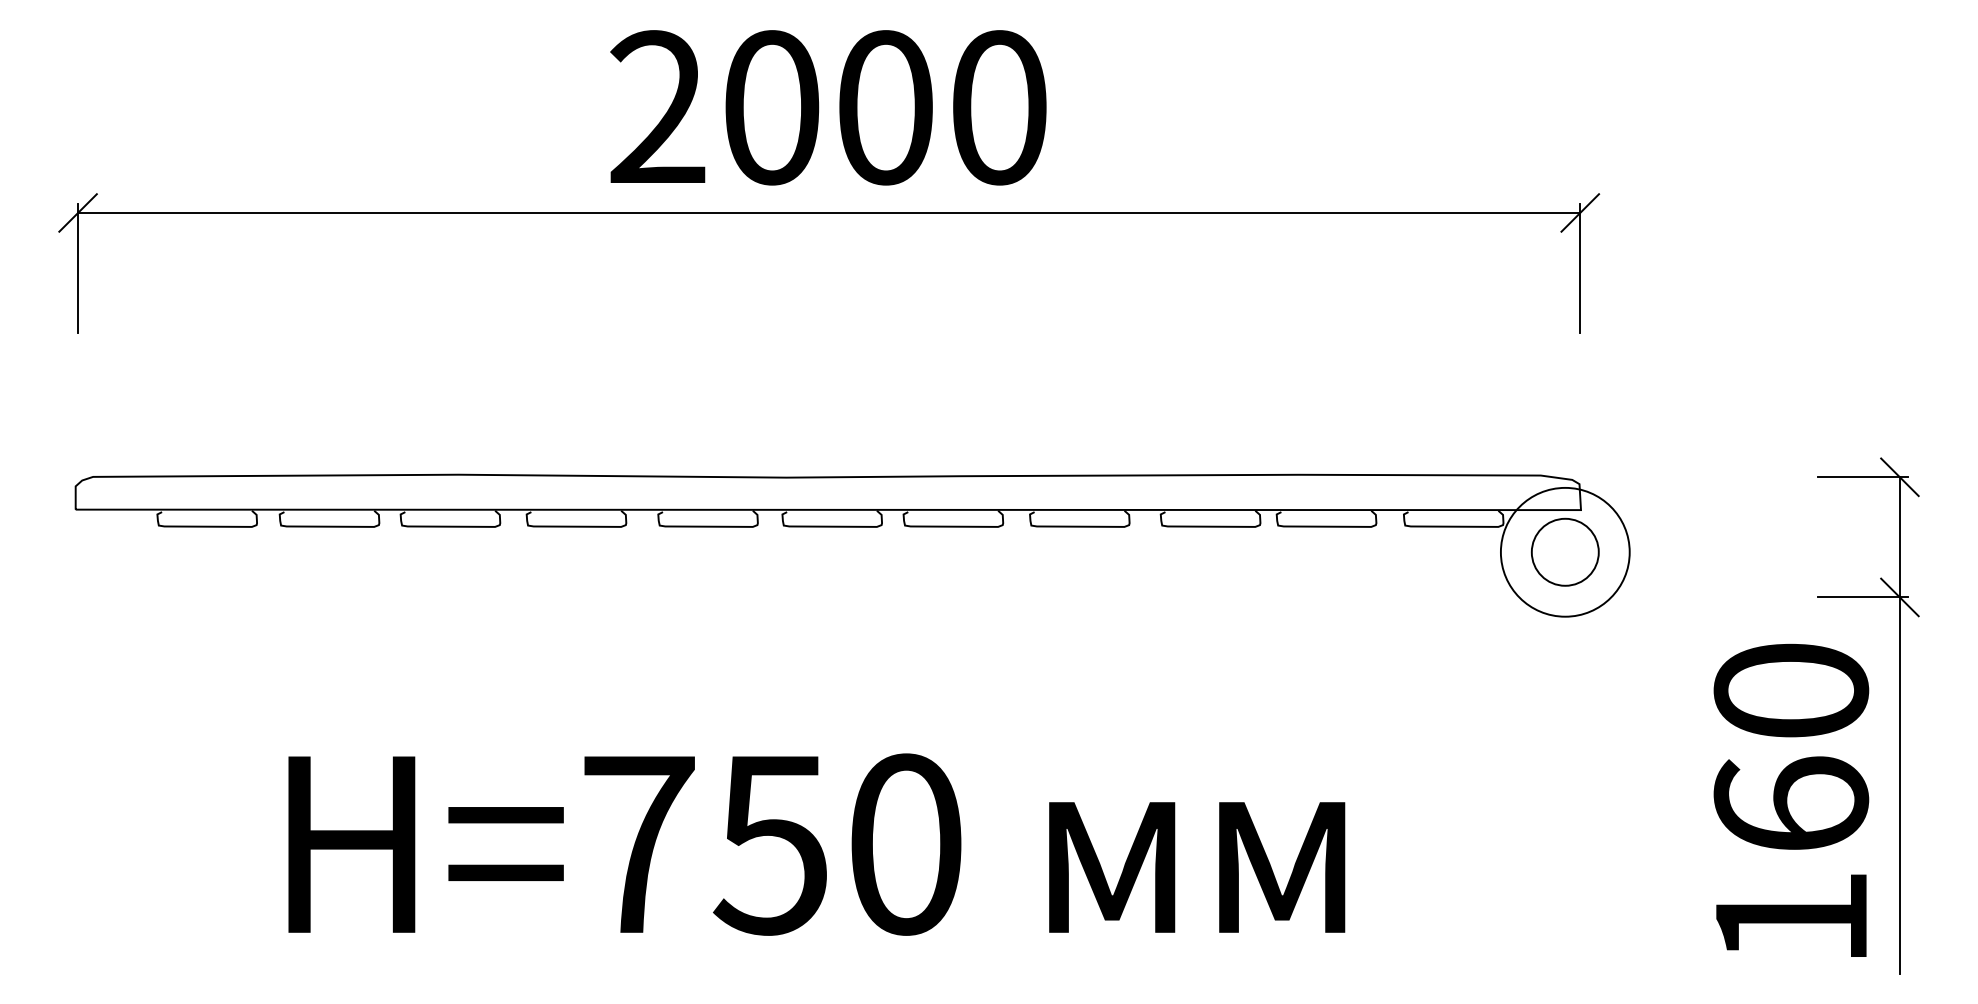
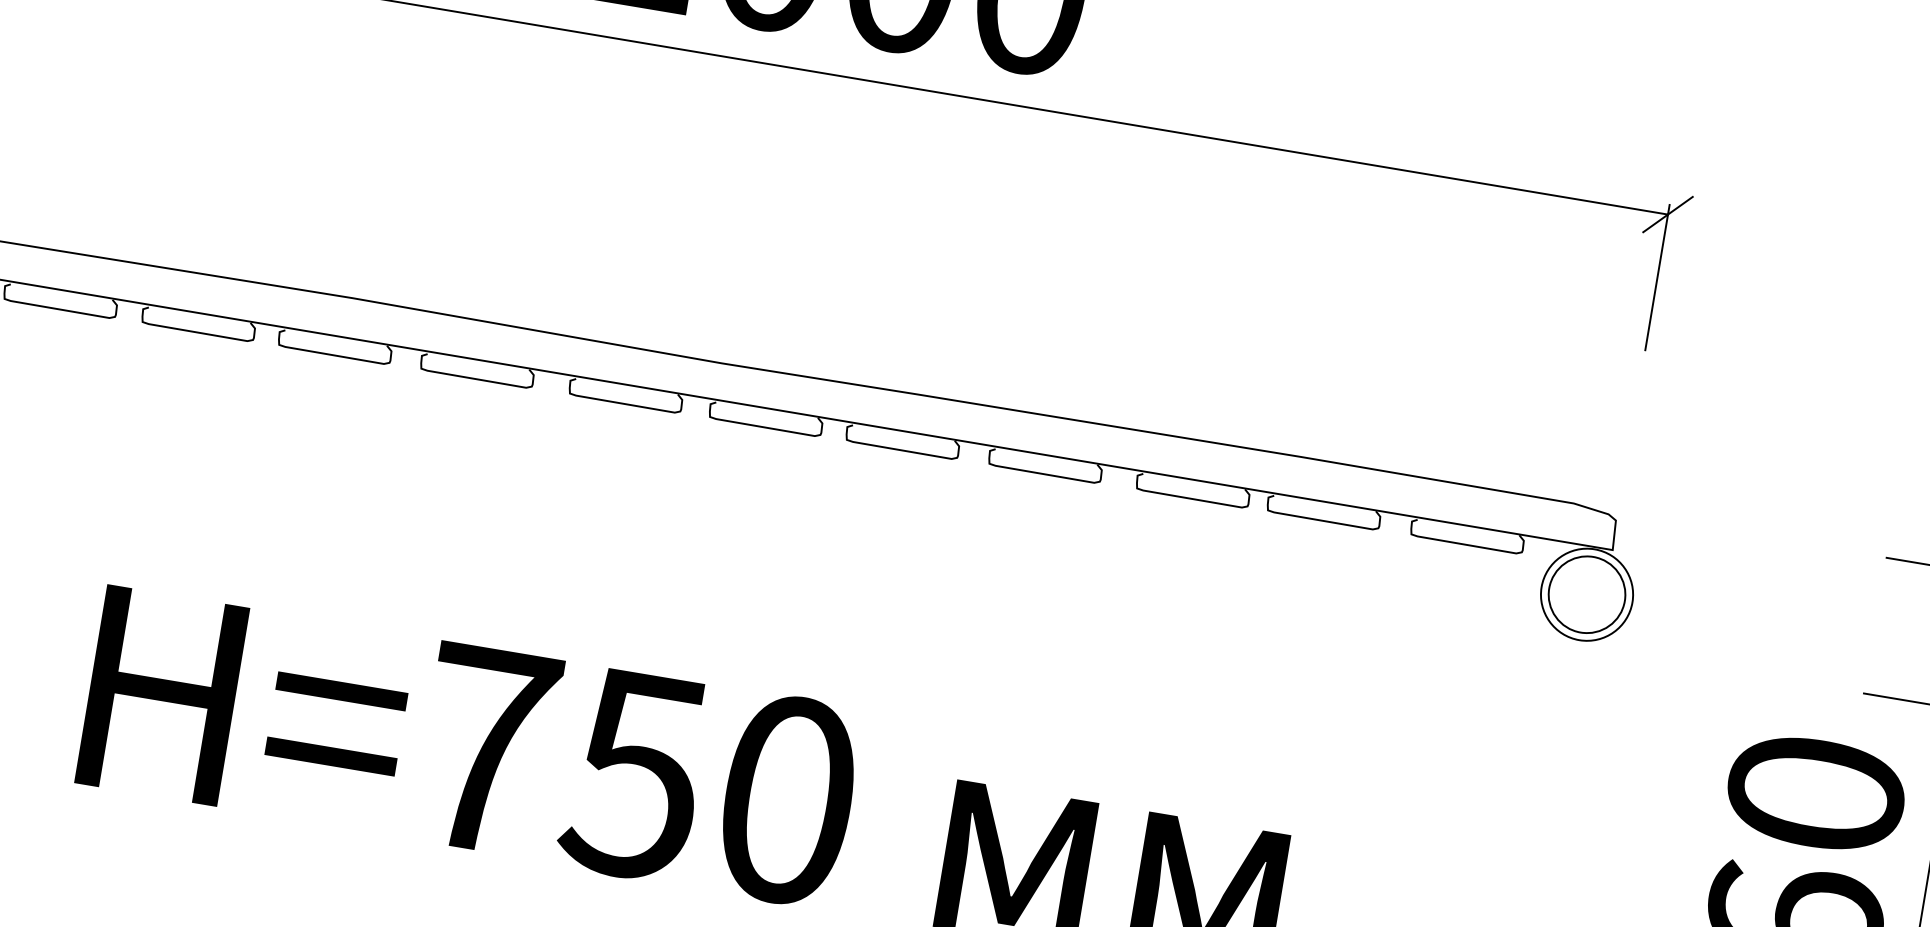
circle: (1565, 552) -> (1587, 595), size x0.62

